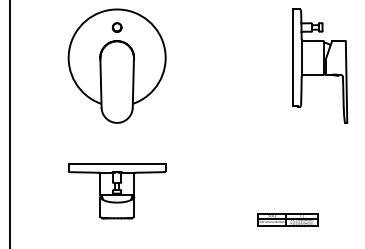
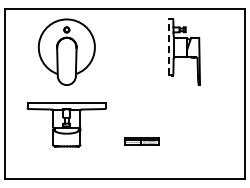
line: (292, 57) -> (168, 47), solid -> dashed
part: (116, 190) -> (66, 124), size x1.4
part: (287, 220) -> (141, 141), moved

